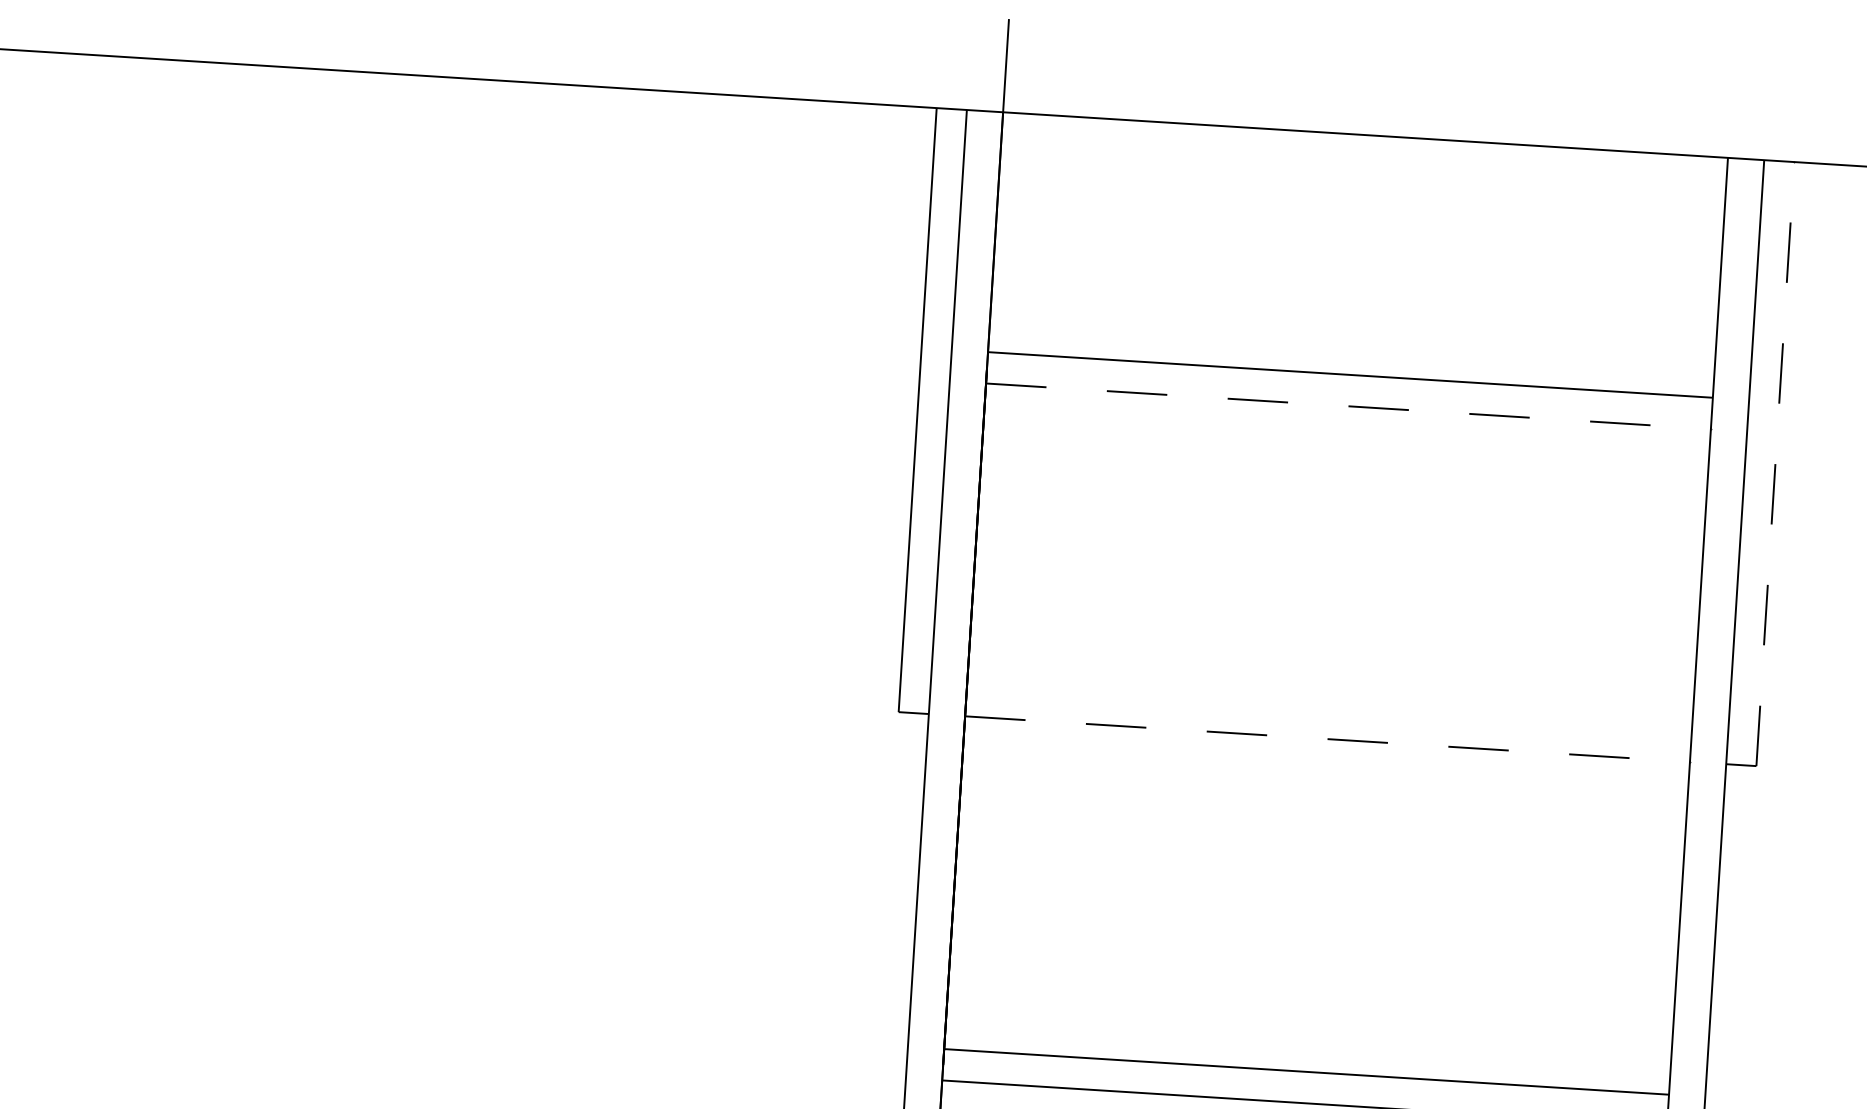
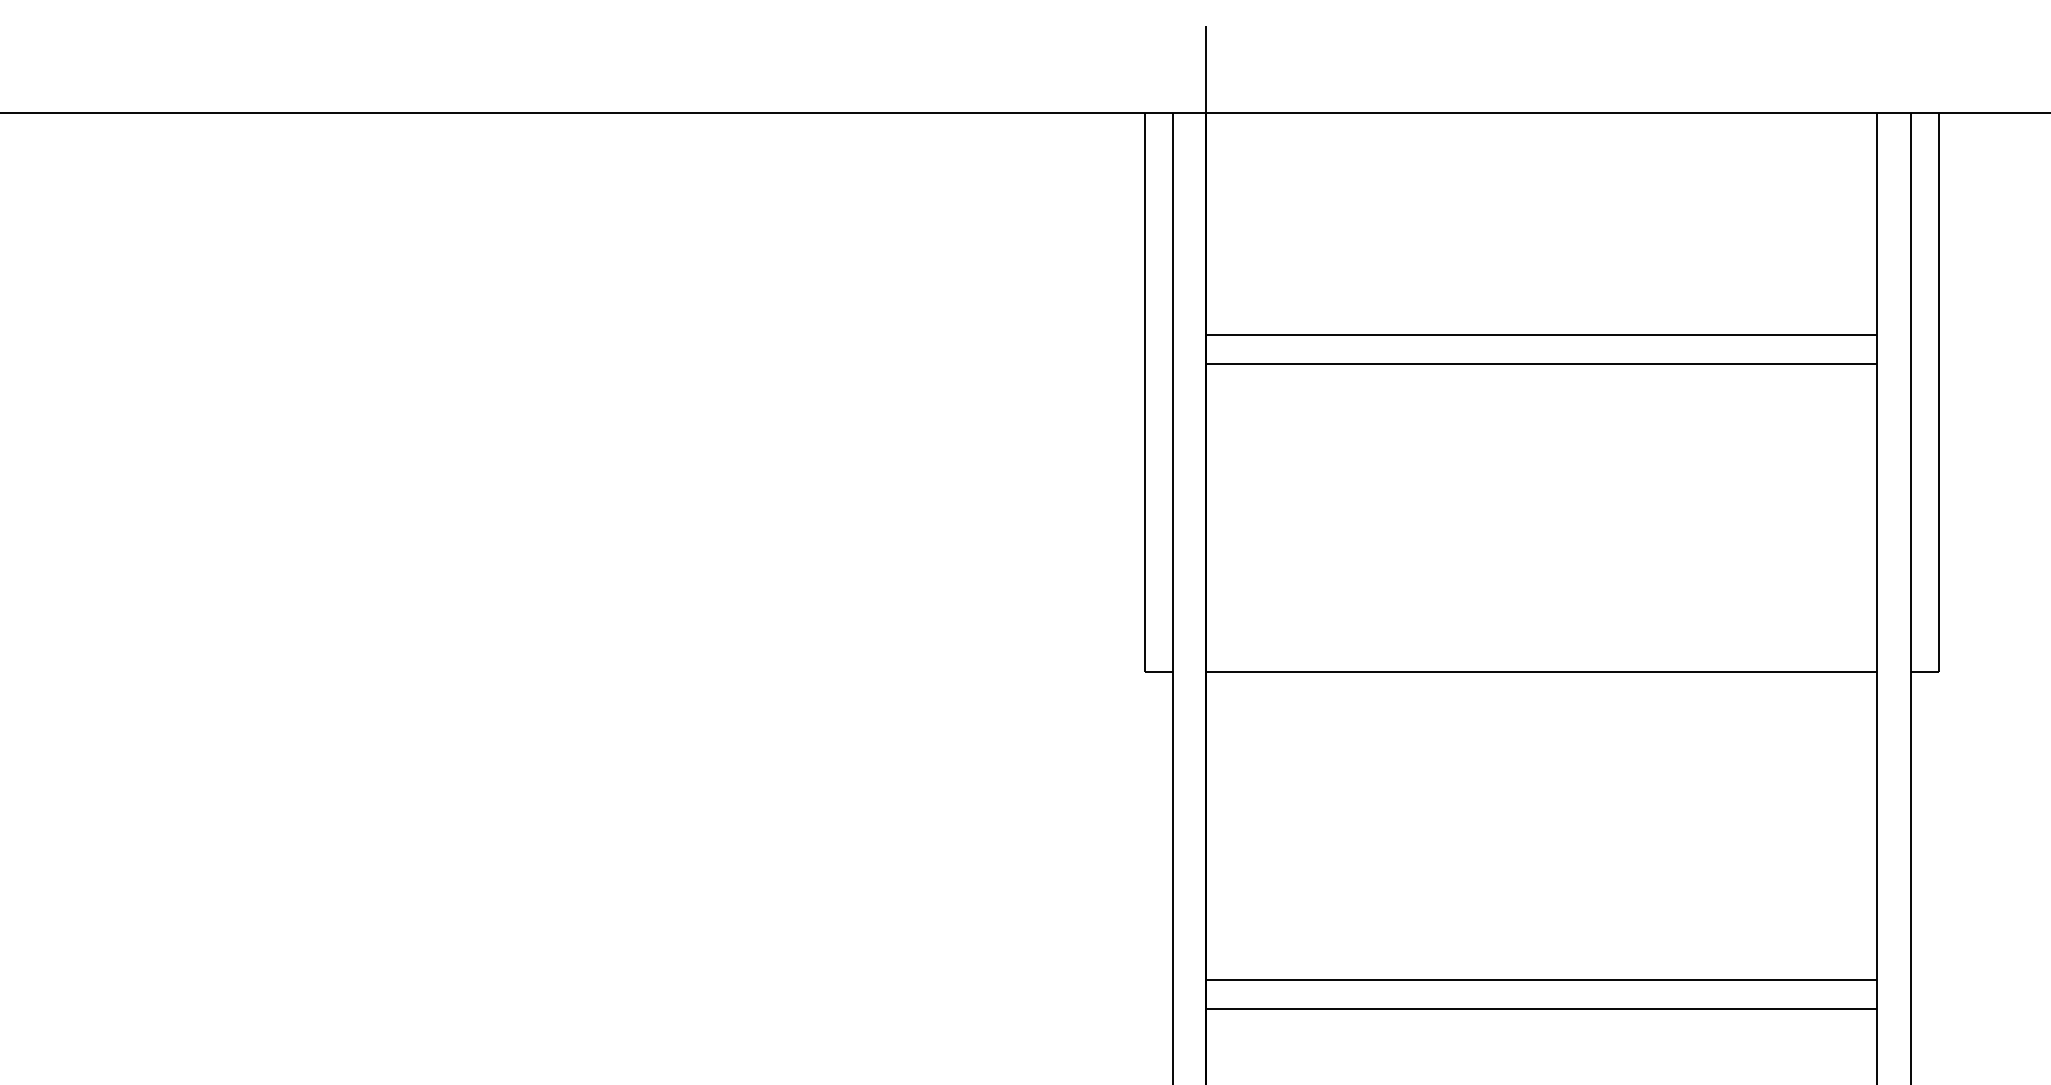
line: (1348, 406) -> (1541, 363), dashed -> solid
line: (1775, 464) -> (1938, 392), dashed -> solid
line: (1327, 738) -> (1541, 671), dashed -> solid

